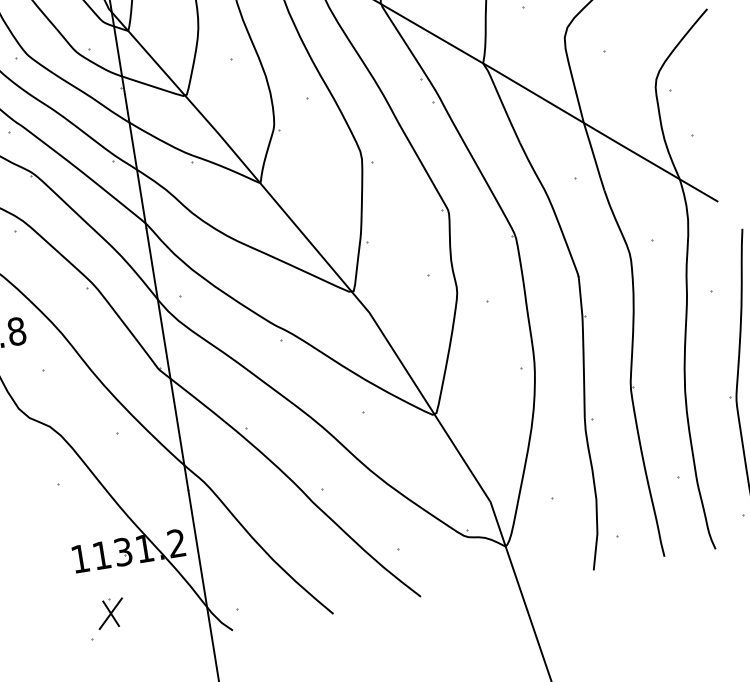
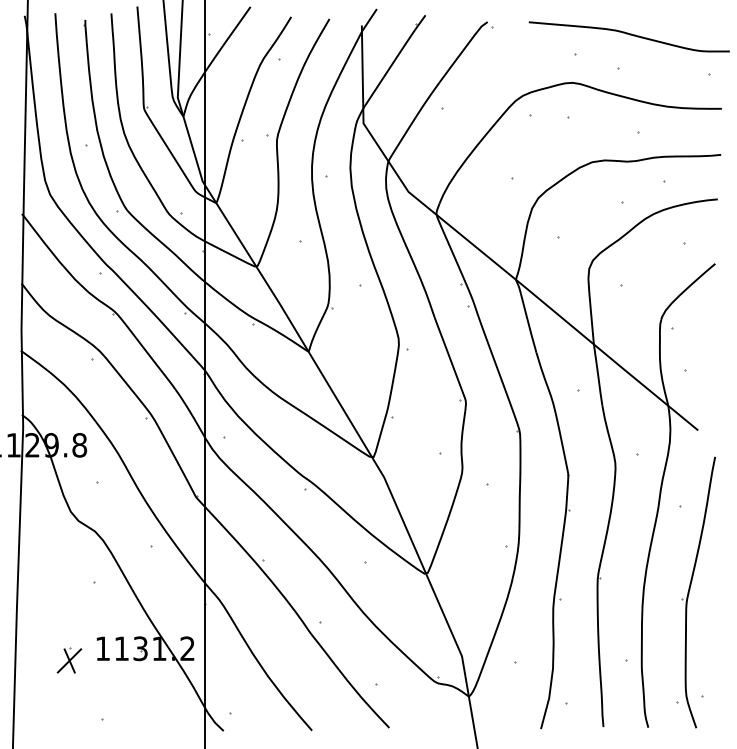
part: (110, 613) -> (69, 660), moved

